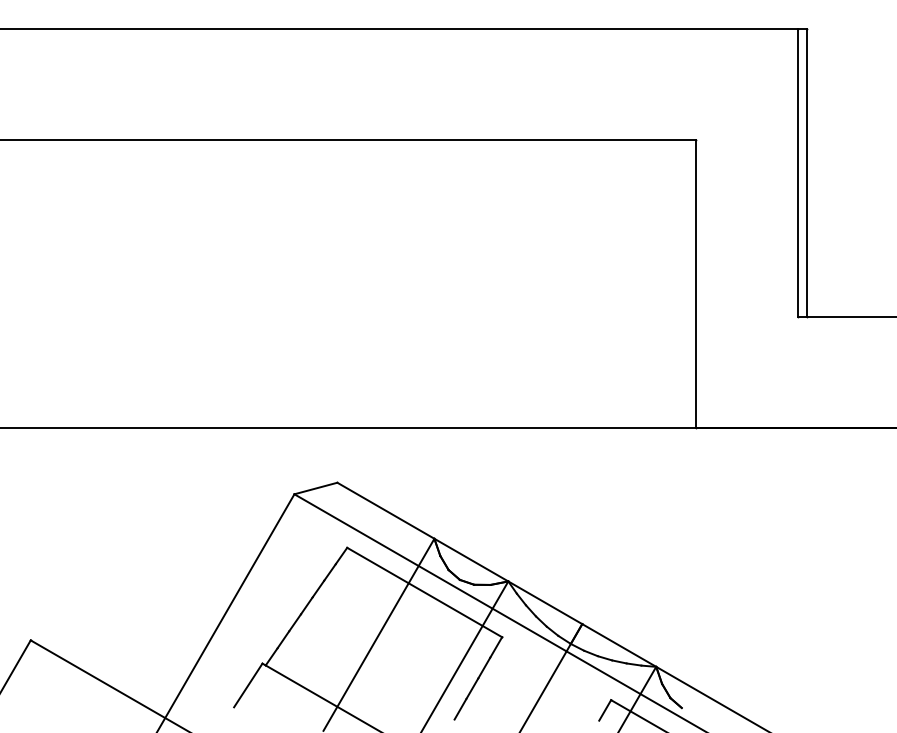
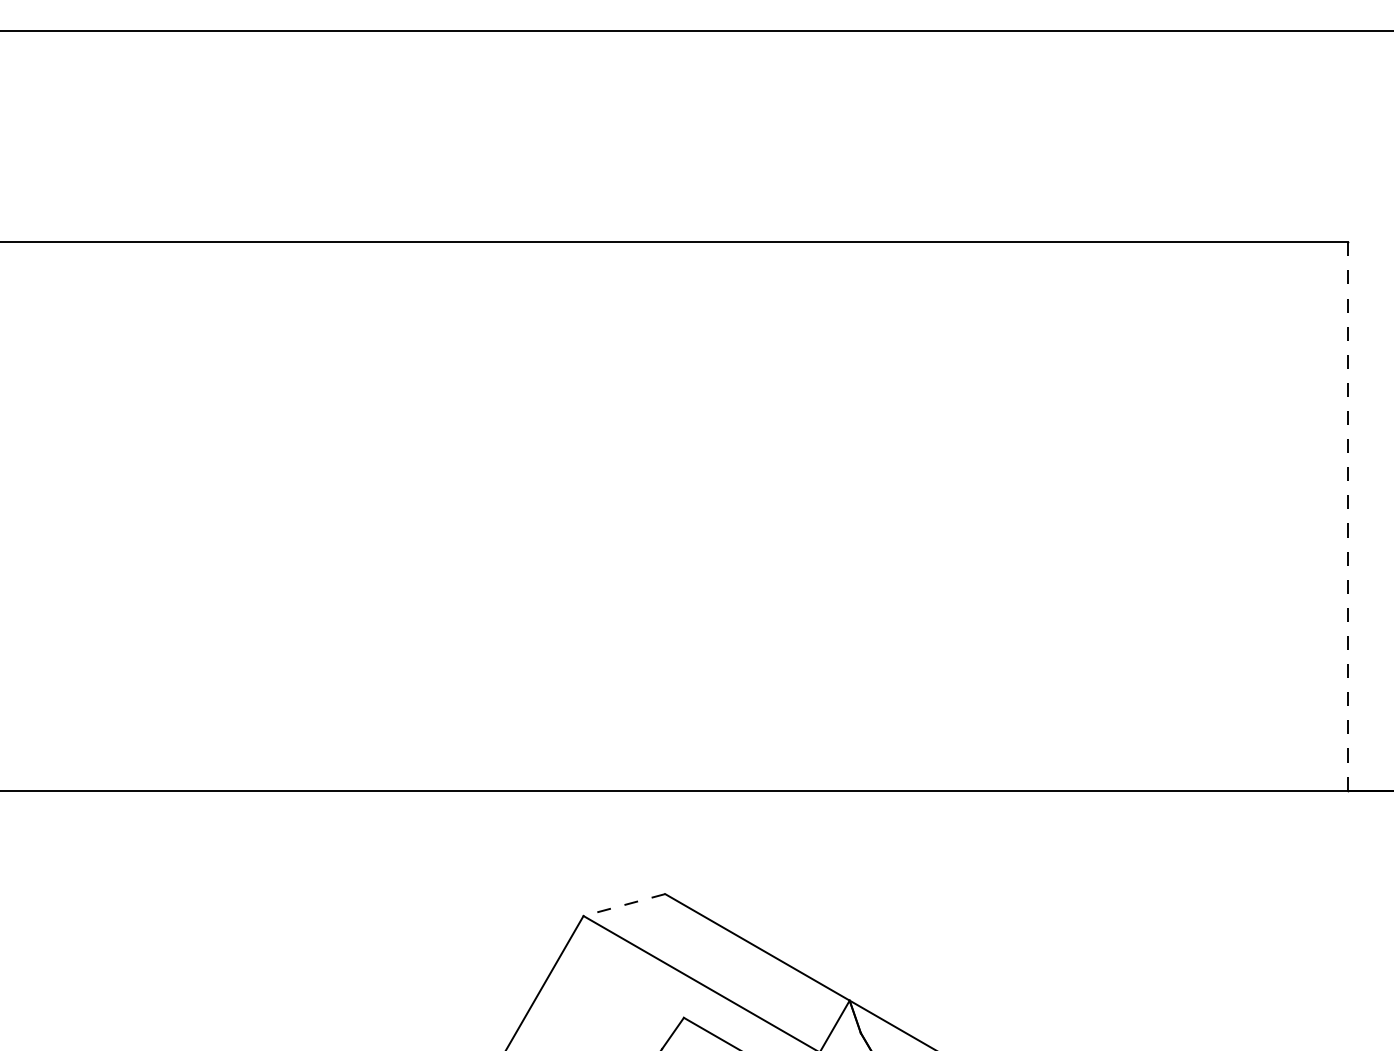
line: (696, 284) -> (1348, 517), solid -> dashed
line: (315, 488) -> (623, 905), solid -> dashed

